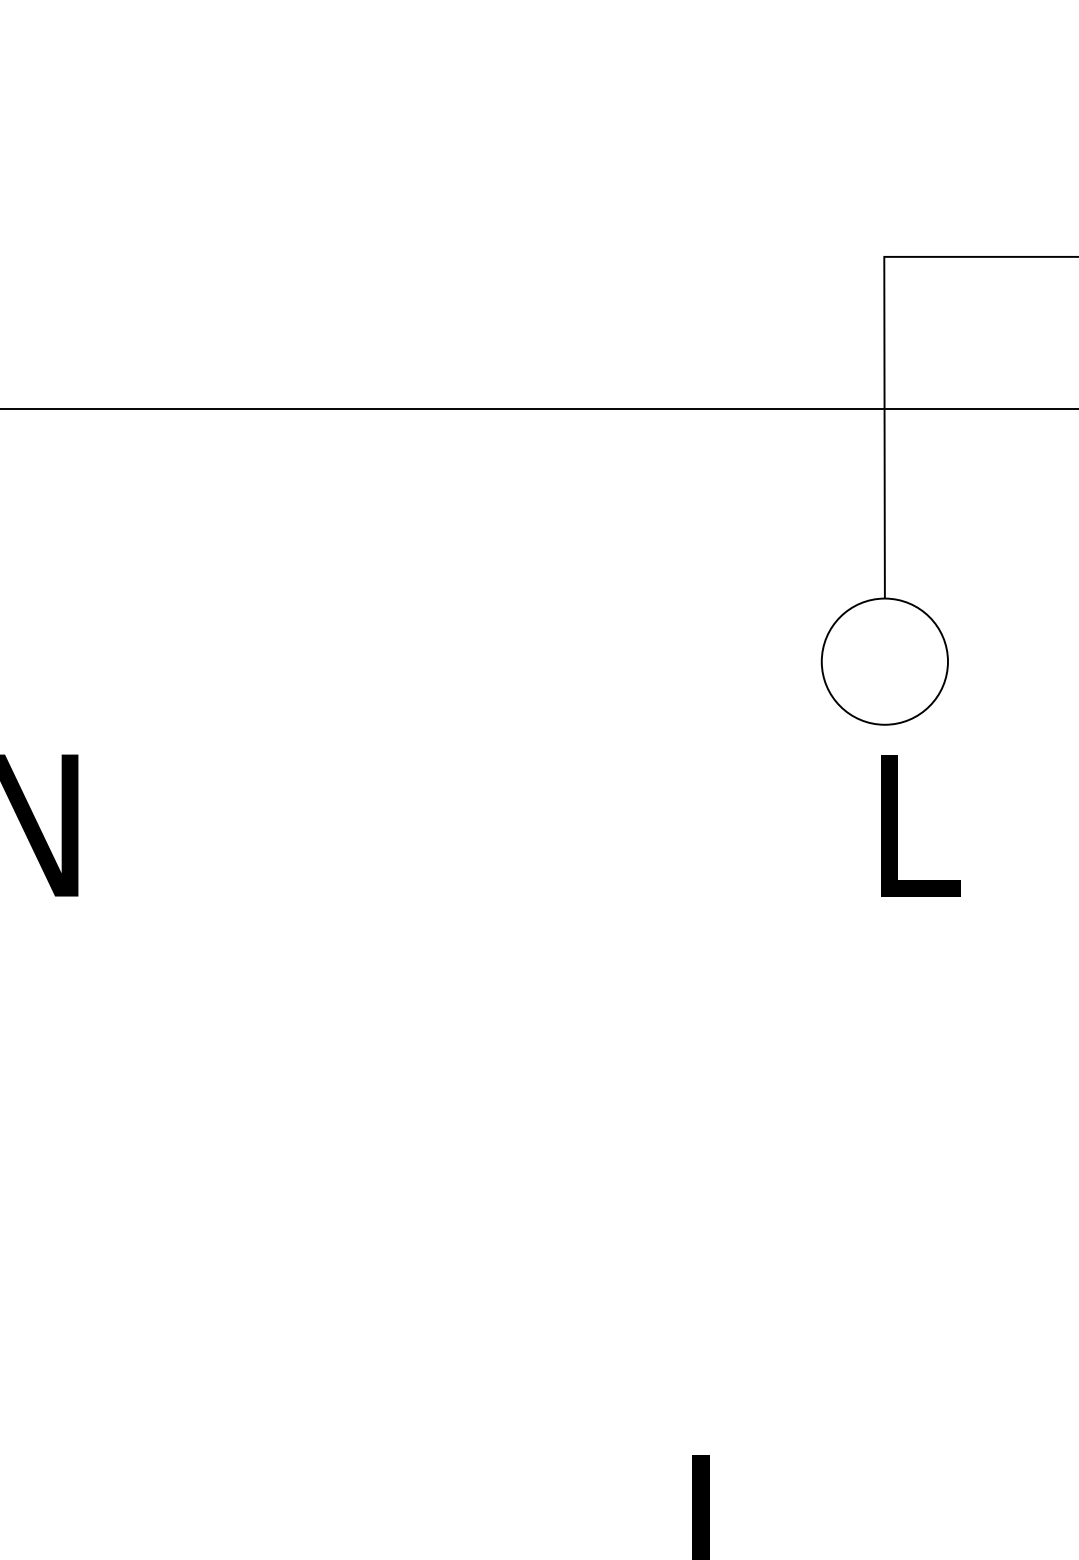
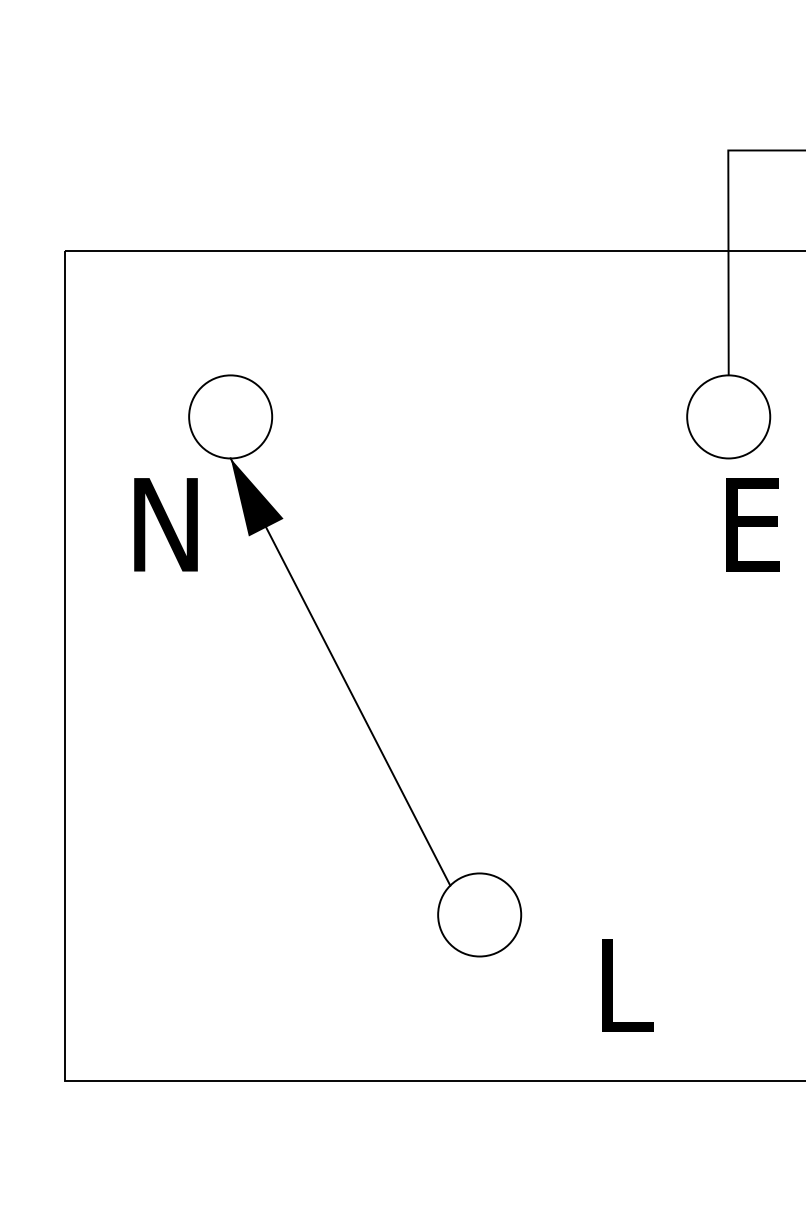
text: (930, 825) -> (758, 524), L -> E
part: (296, 1048) -> (341, 671), added

